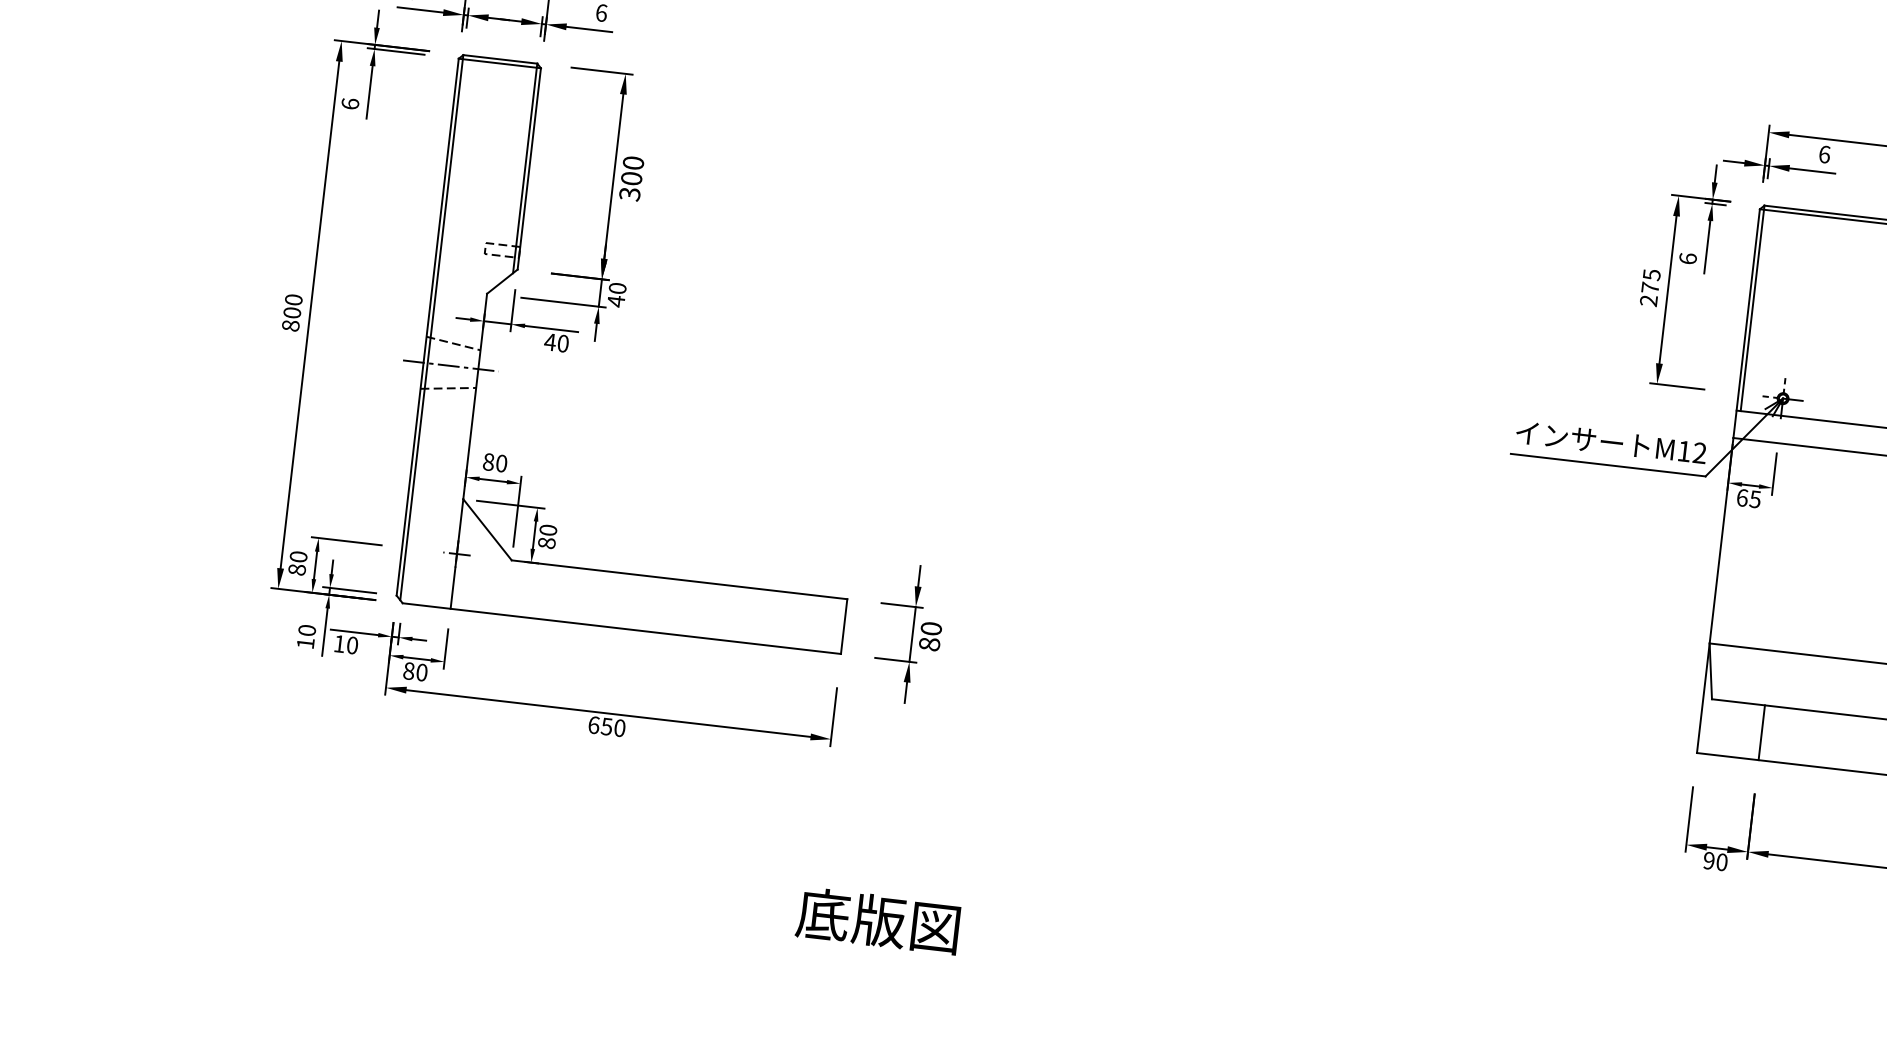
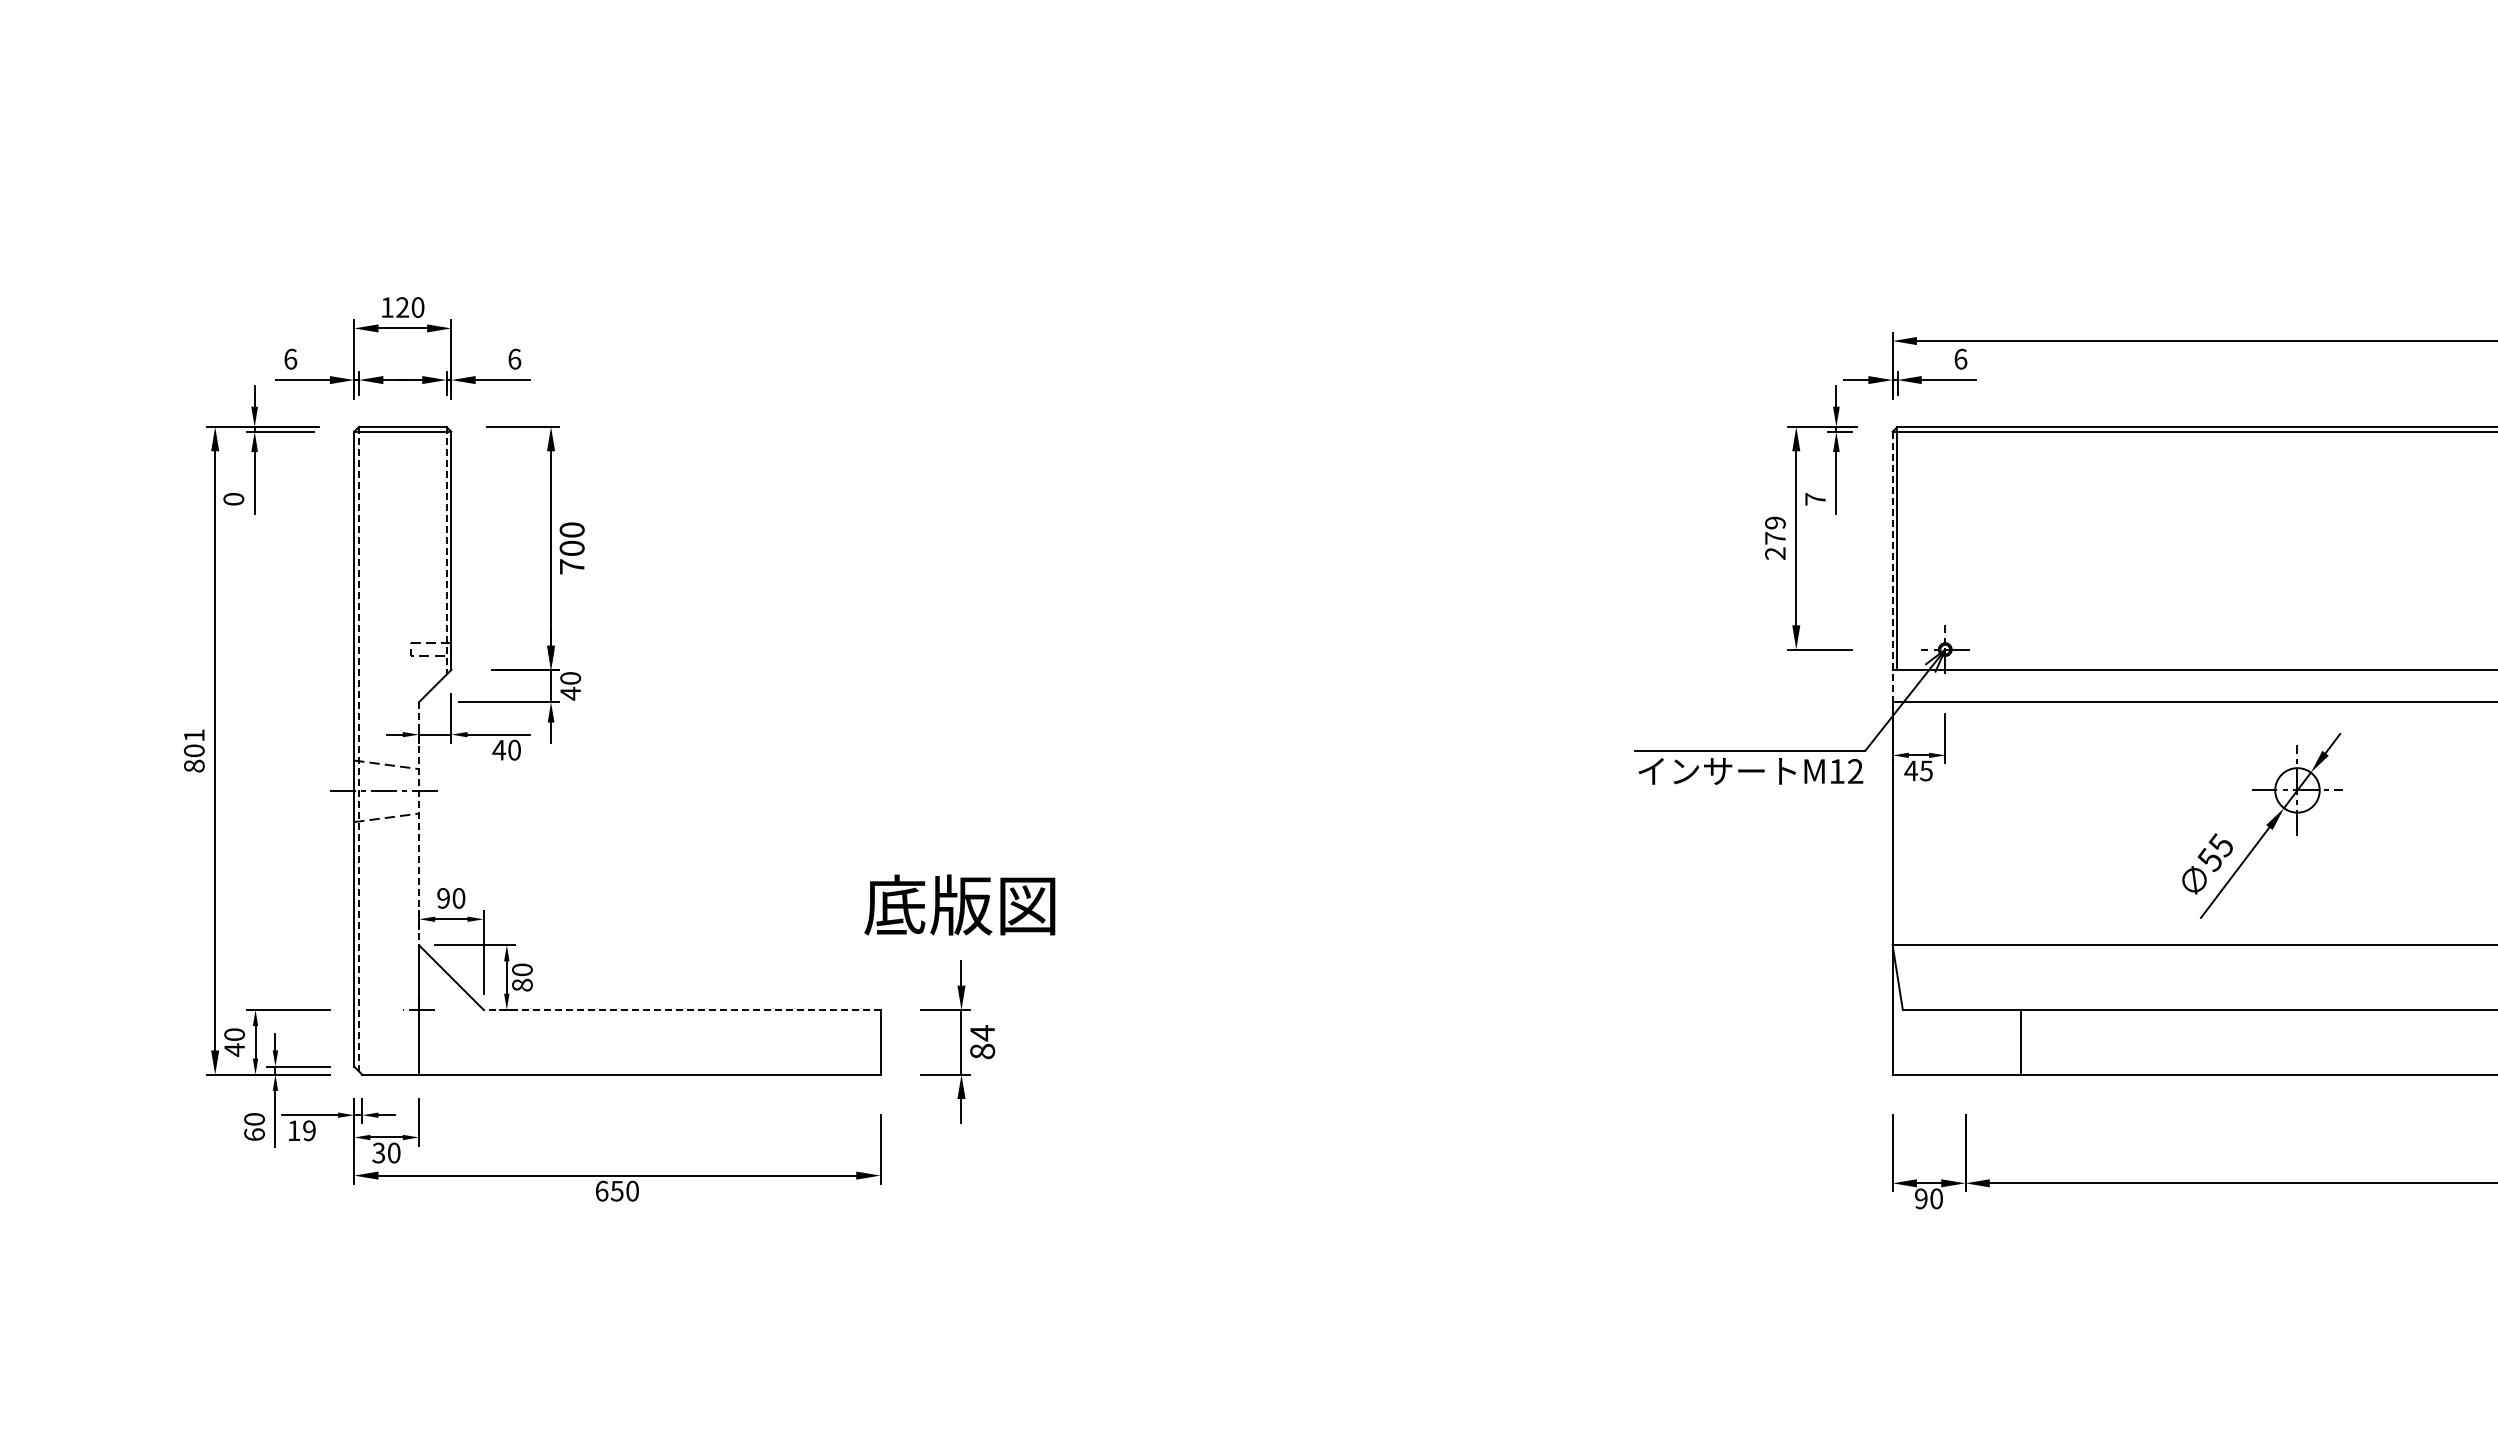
text: (350, 103) -> (233, 498), 6 -> 0
line: (525, 168) -> (446, 550), solid -> dashed
text: (629, 193) -> (571, 566), 300 -> 700
text: (1688, 258) -> (1815, 498), 6 -> 7
text: (1651, 274) -> (1775, 522), 275 -> 279
text: (293, 299) -> (193, 735), 800 -> 801
line: (1746, 324) -> (1892, 567), solid -> dashed
line: (432, 327) -> (359, 749), solid -> dashed
line: (474, 397) -> (418, 824), solid -> dashed
text: (1611, 442) -> (1750, 771), moved
text: (488, 462) -> (443, 898), 80 -> 90
text: (1742, 497) -> (1911, 770), 65 -> 45
text: (296, 570) -> (234, 1050), 80 -> 40
line: (679, 579) -> (681, 1009), solid -> dashed
text: (931, 629) -> (982, 1033), 80 -> 84
text: (305, 643) -> (254, 1134), 10 -> 60
text: (352, 645) -> (309, 1130), 10 -> 19
text: (408, 670) -> (378, 1152), 80 -> 30
line: (1761, 732) -> (2020, 1041), moved
text: (877, 920) -> (959, 904), moved

